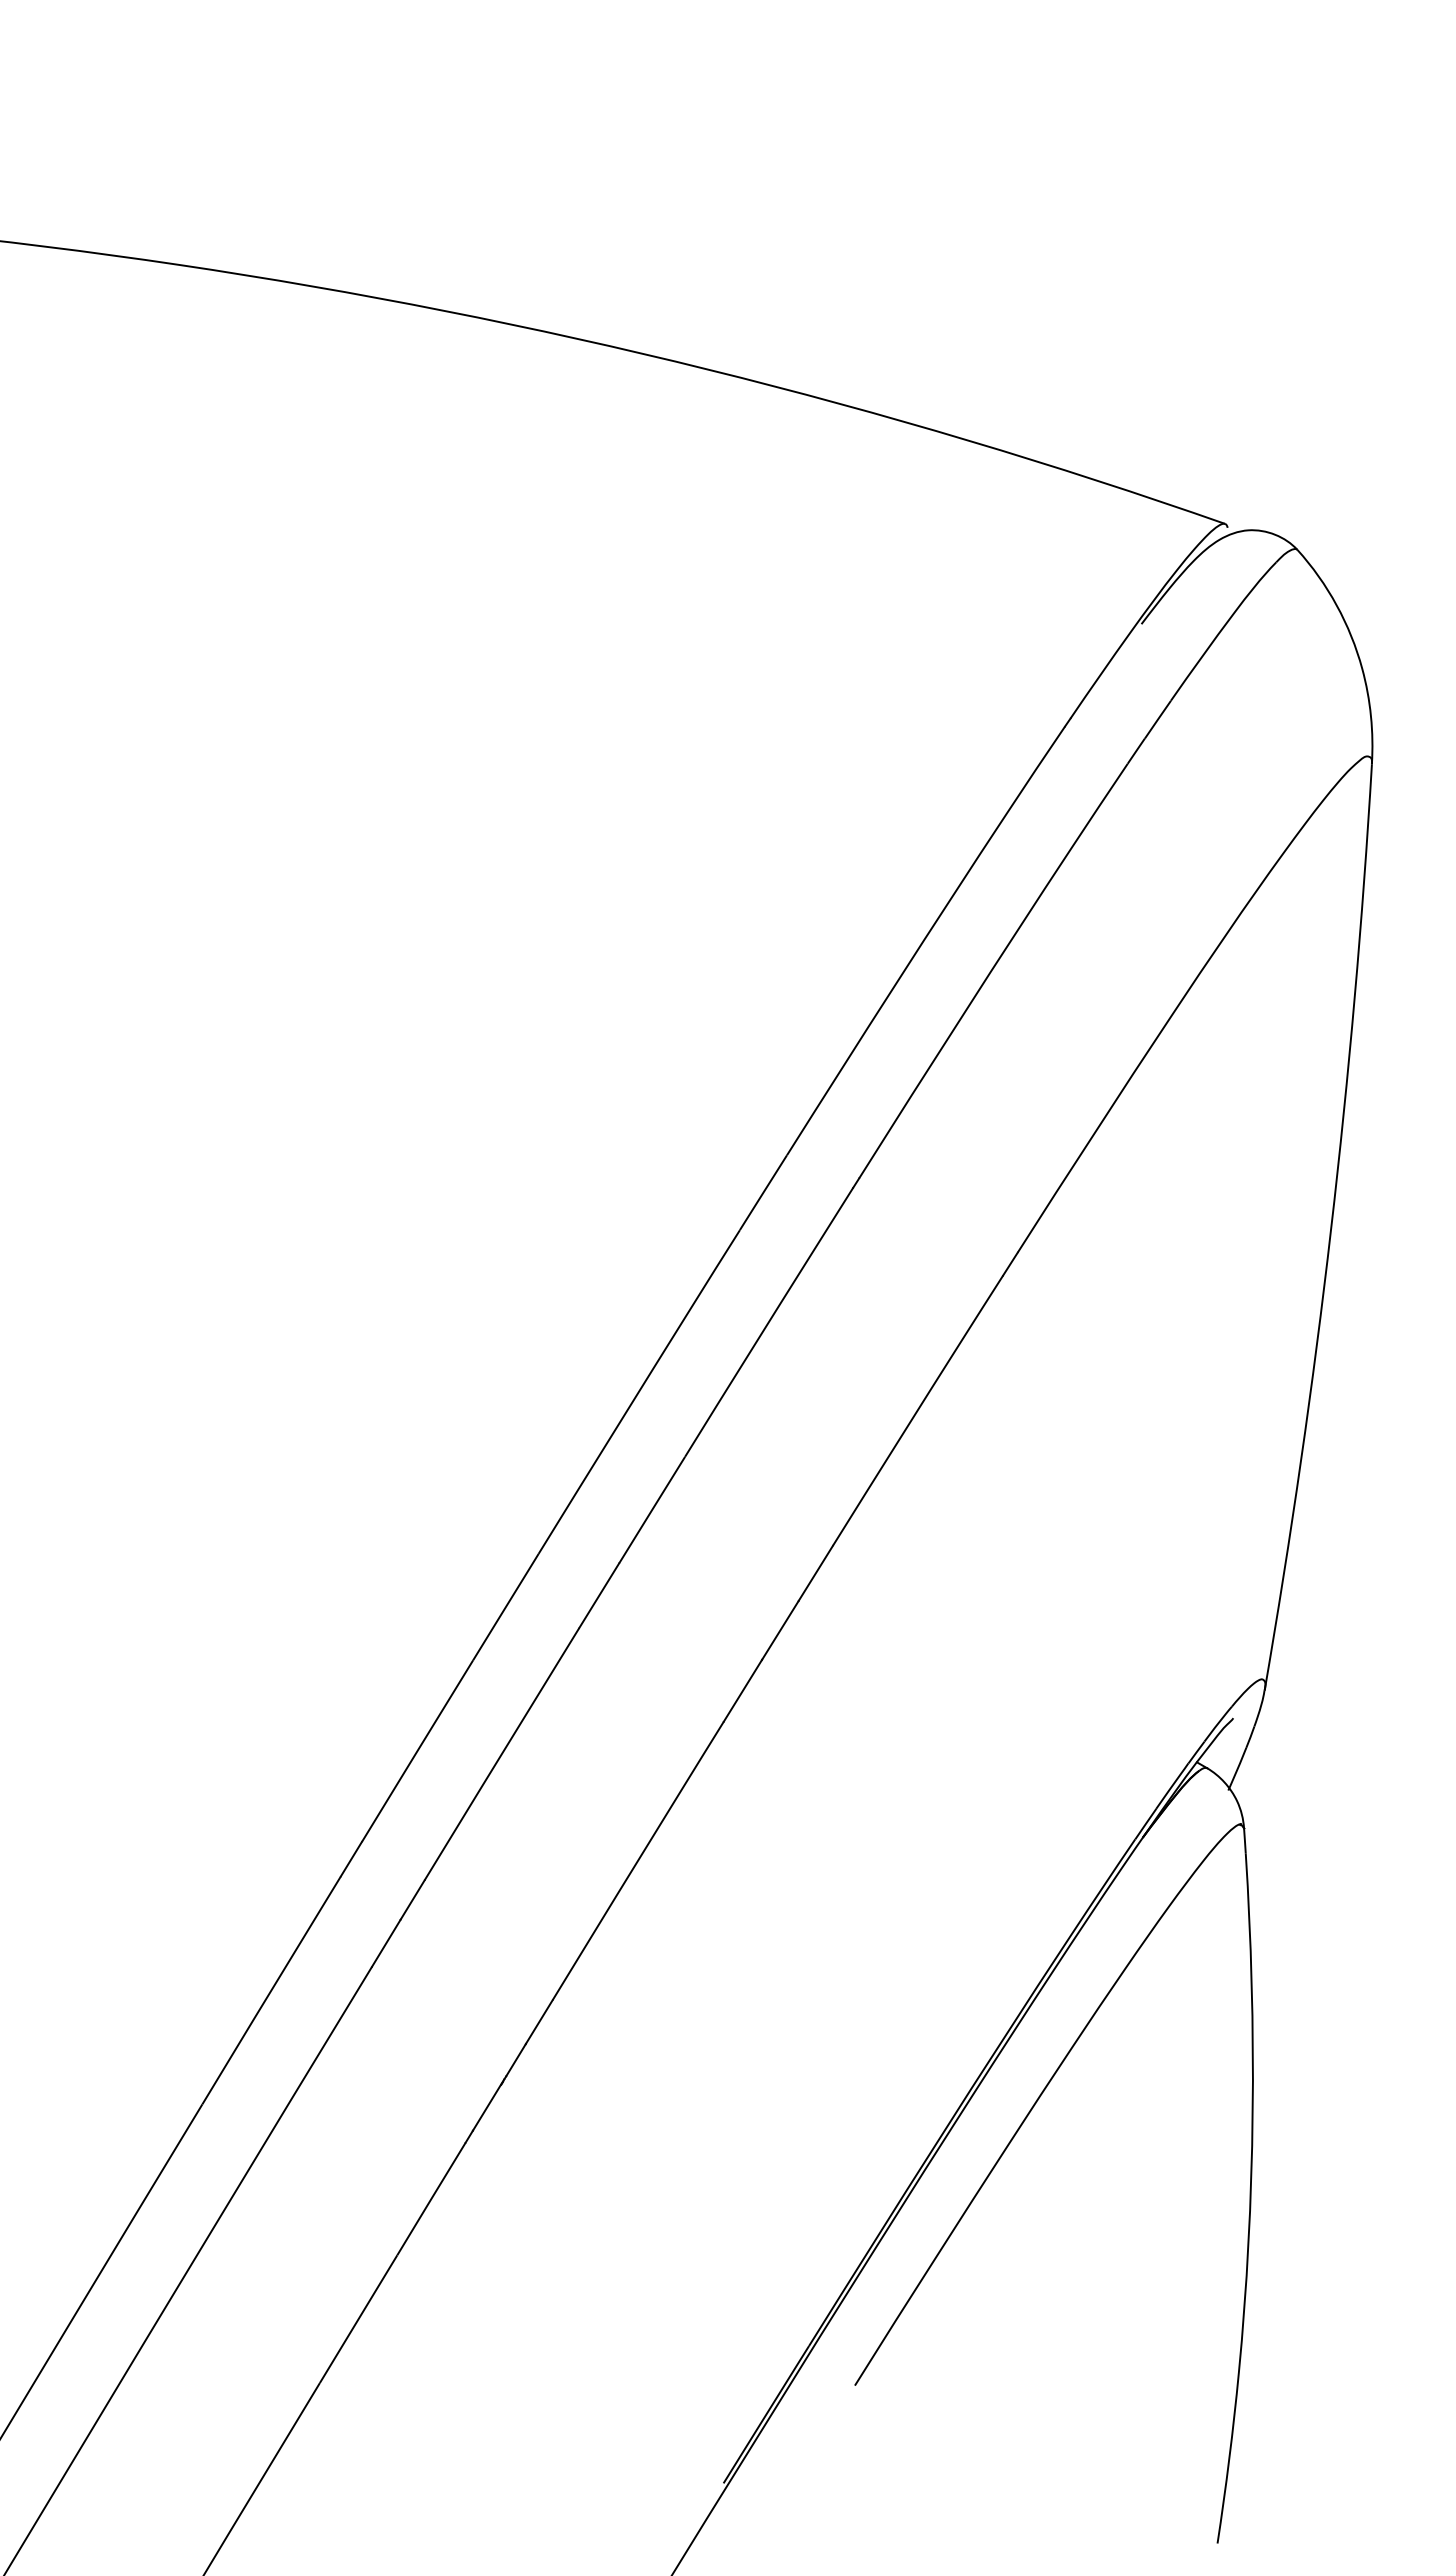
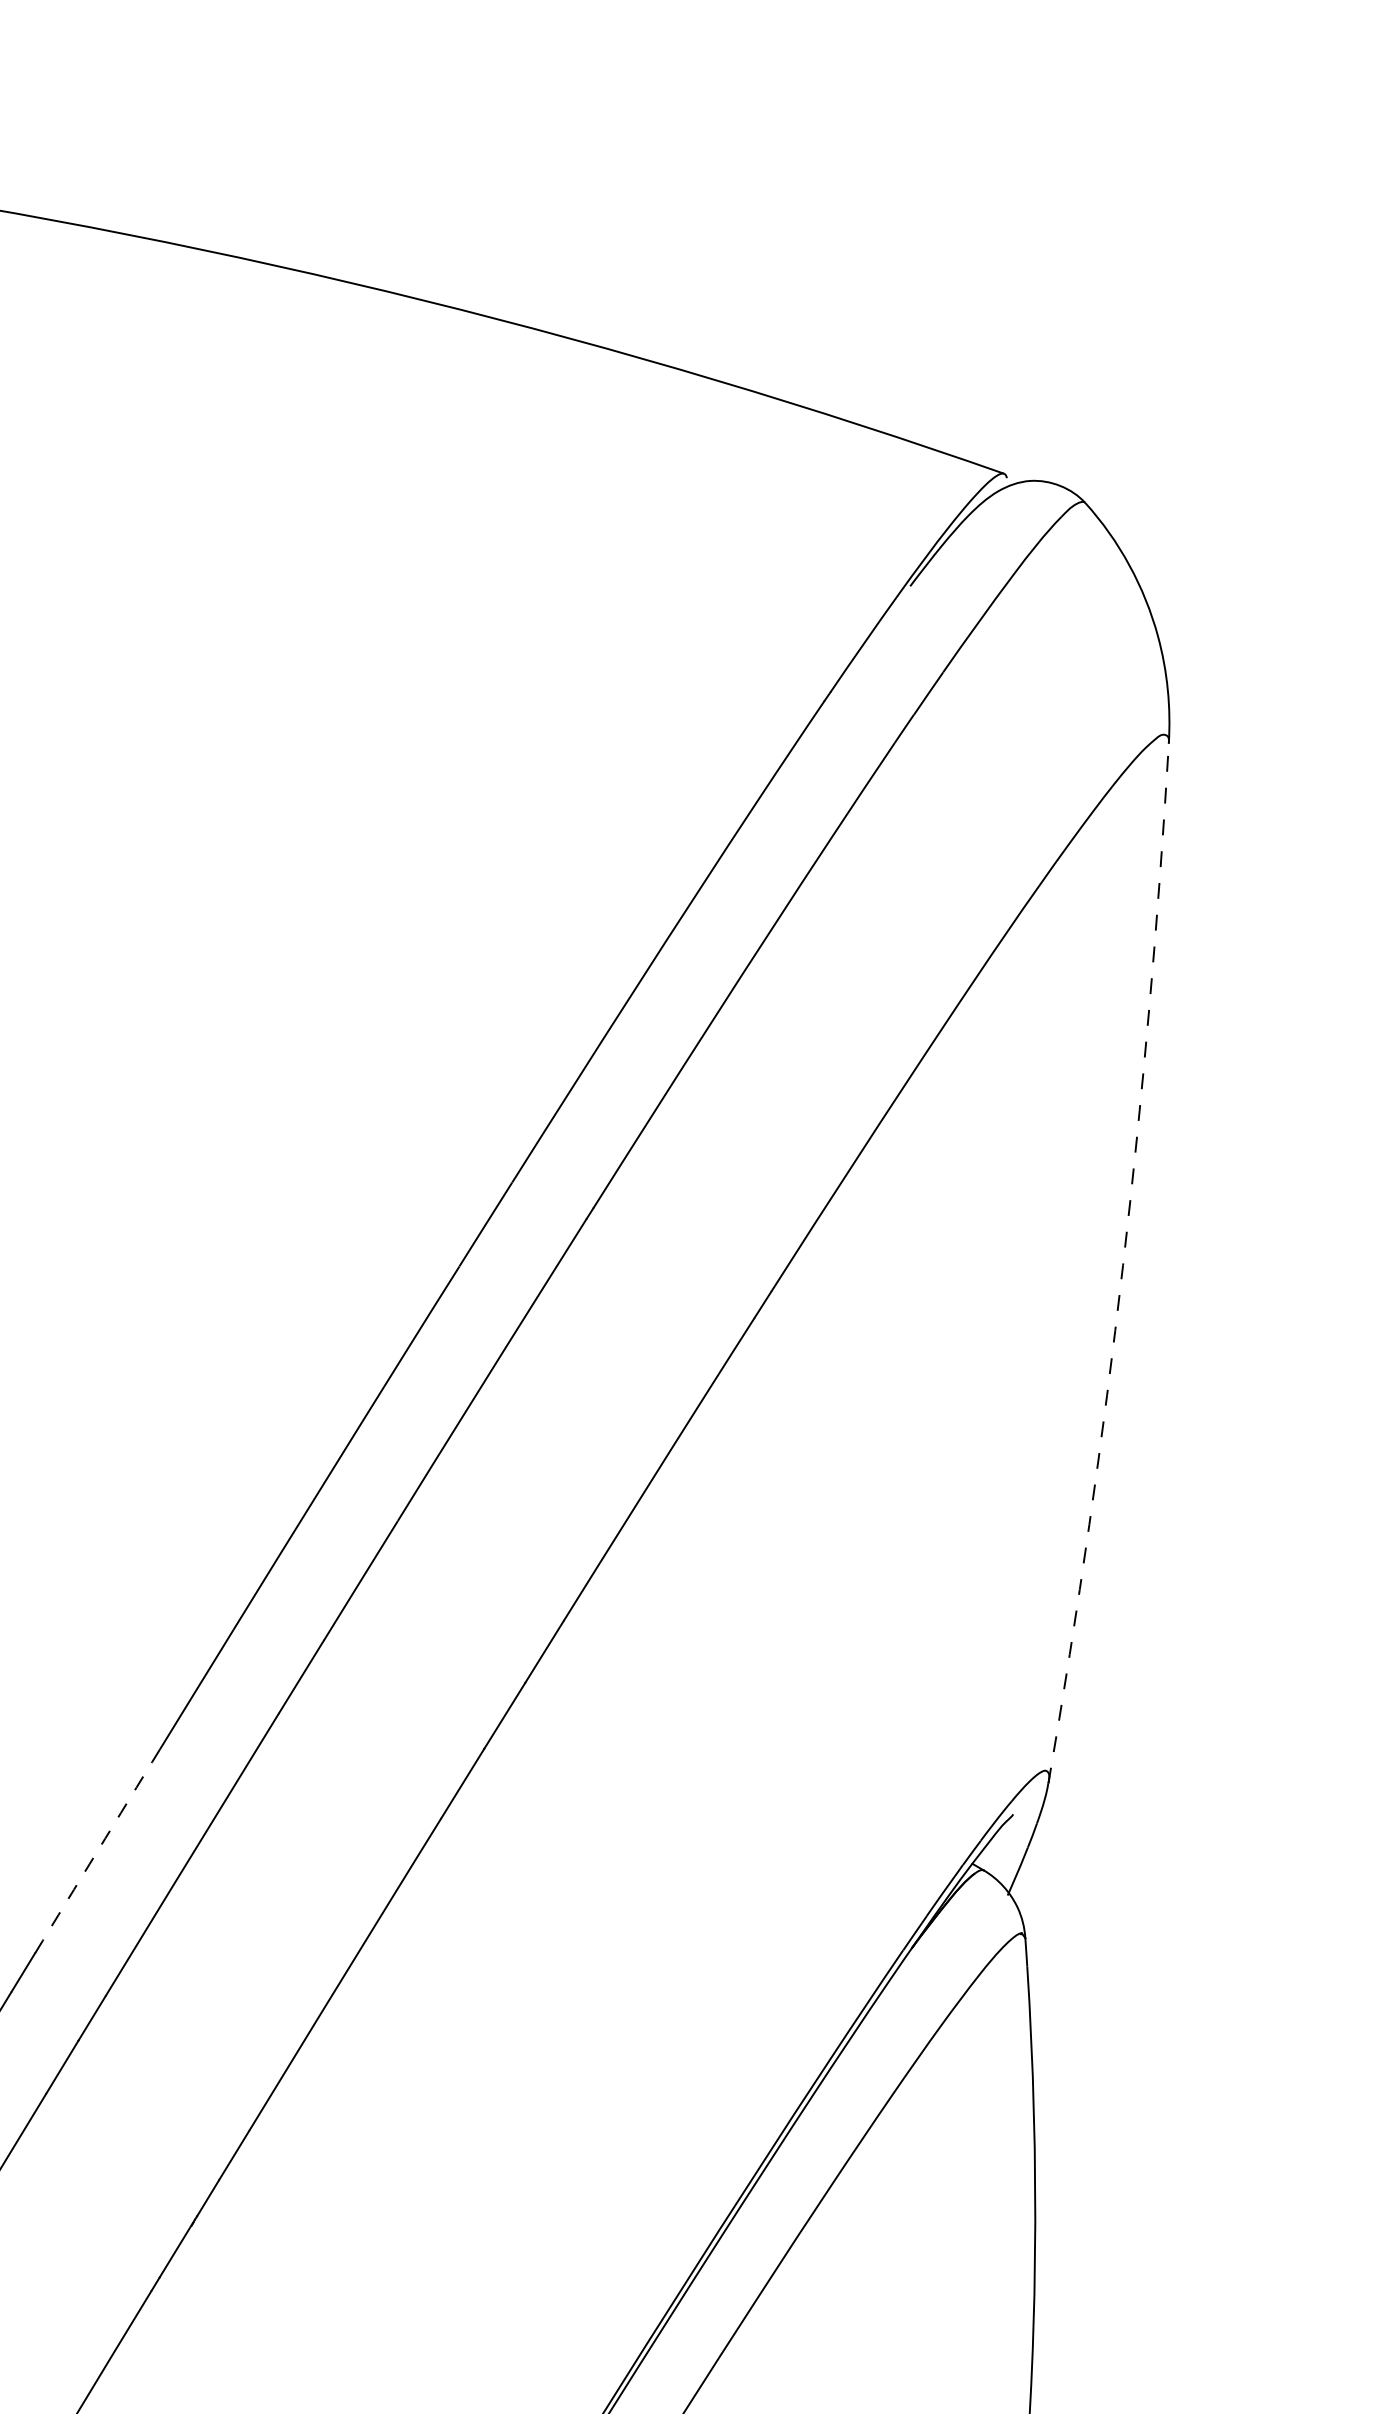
arc: (1331, 1229) -> (1123, 1265), solid -> dashed
arc: (417, 1751) -> (97, 1851), solid -> dashed

